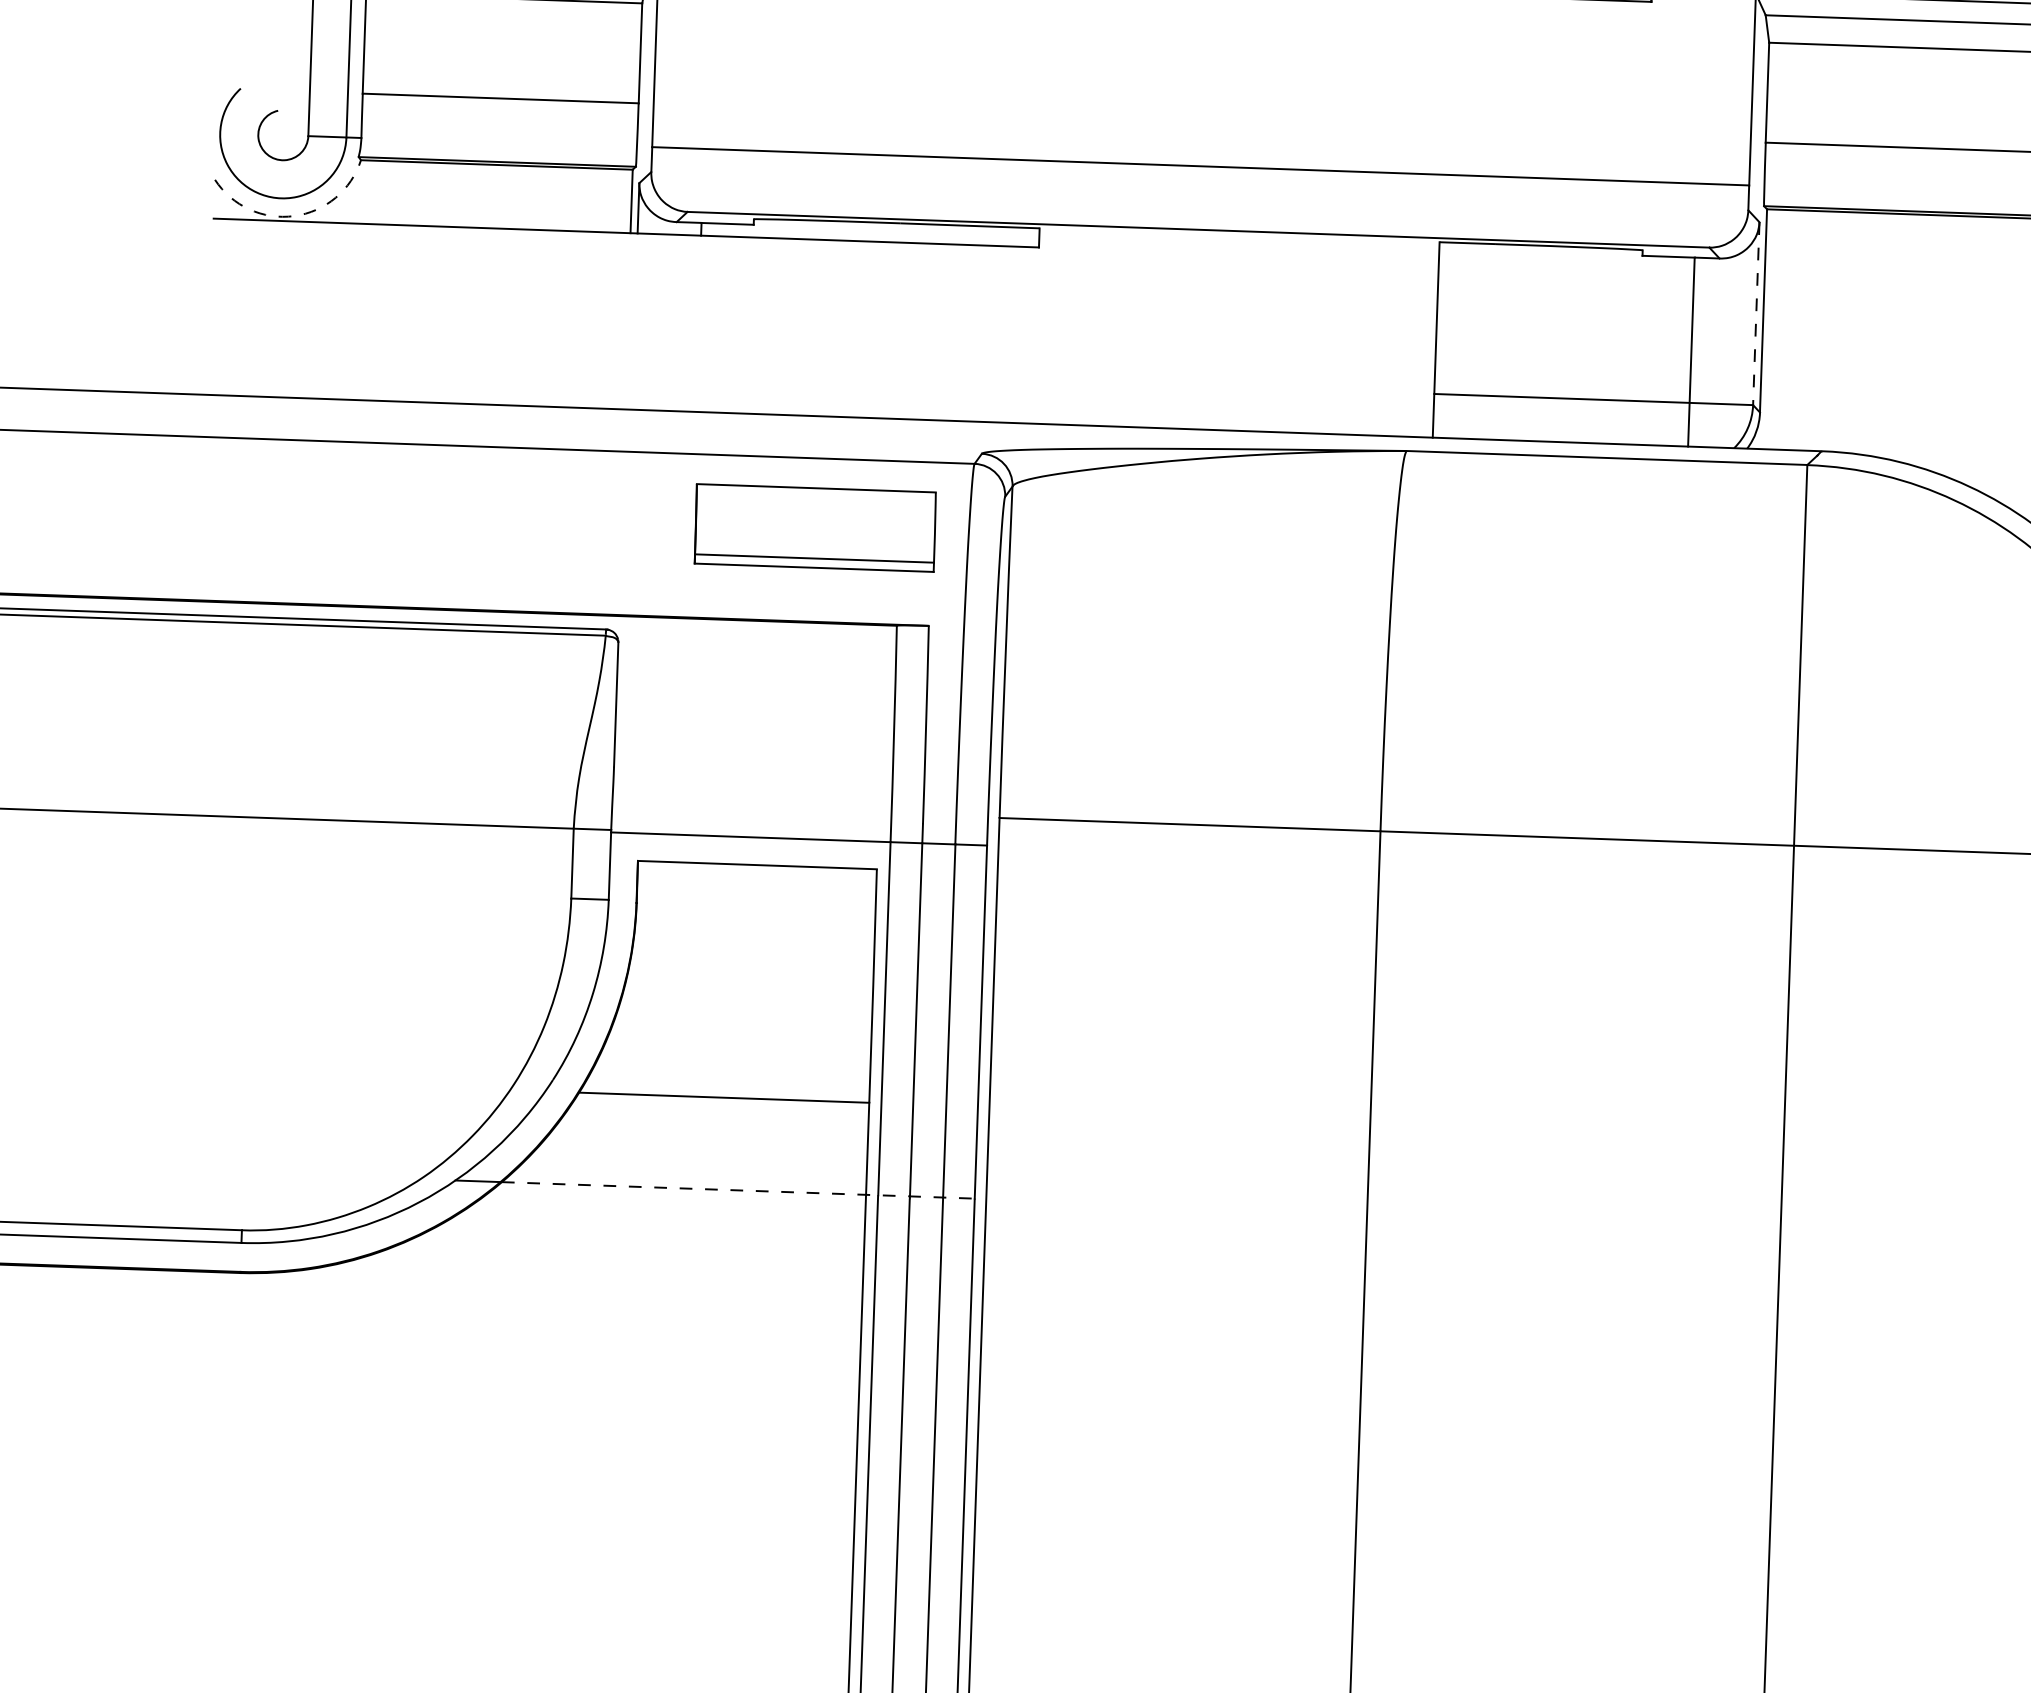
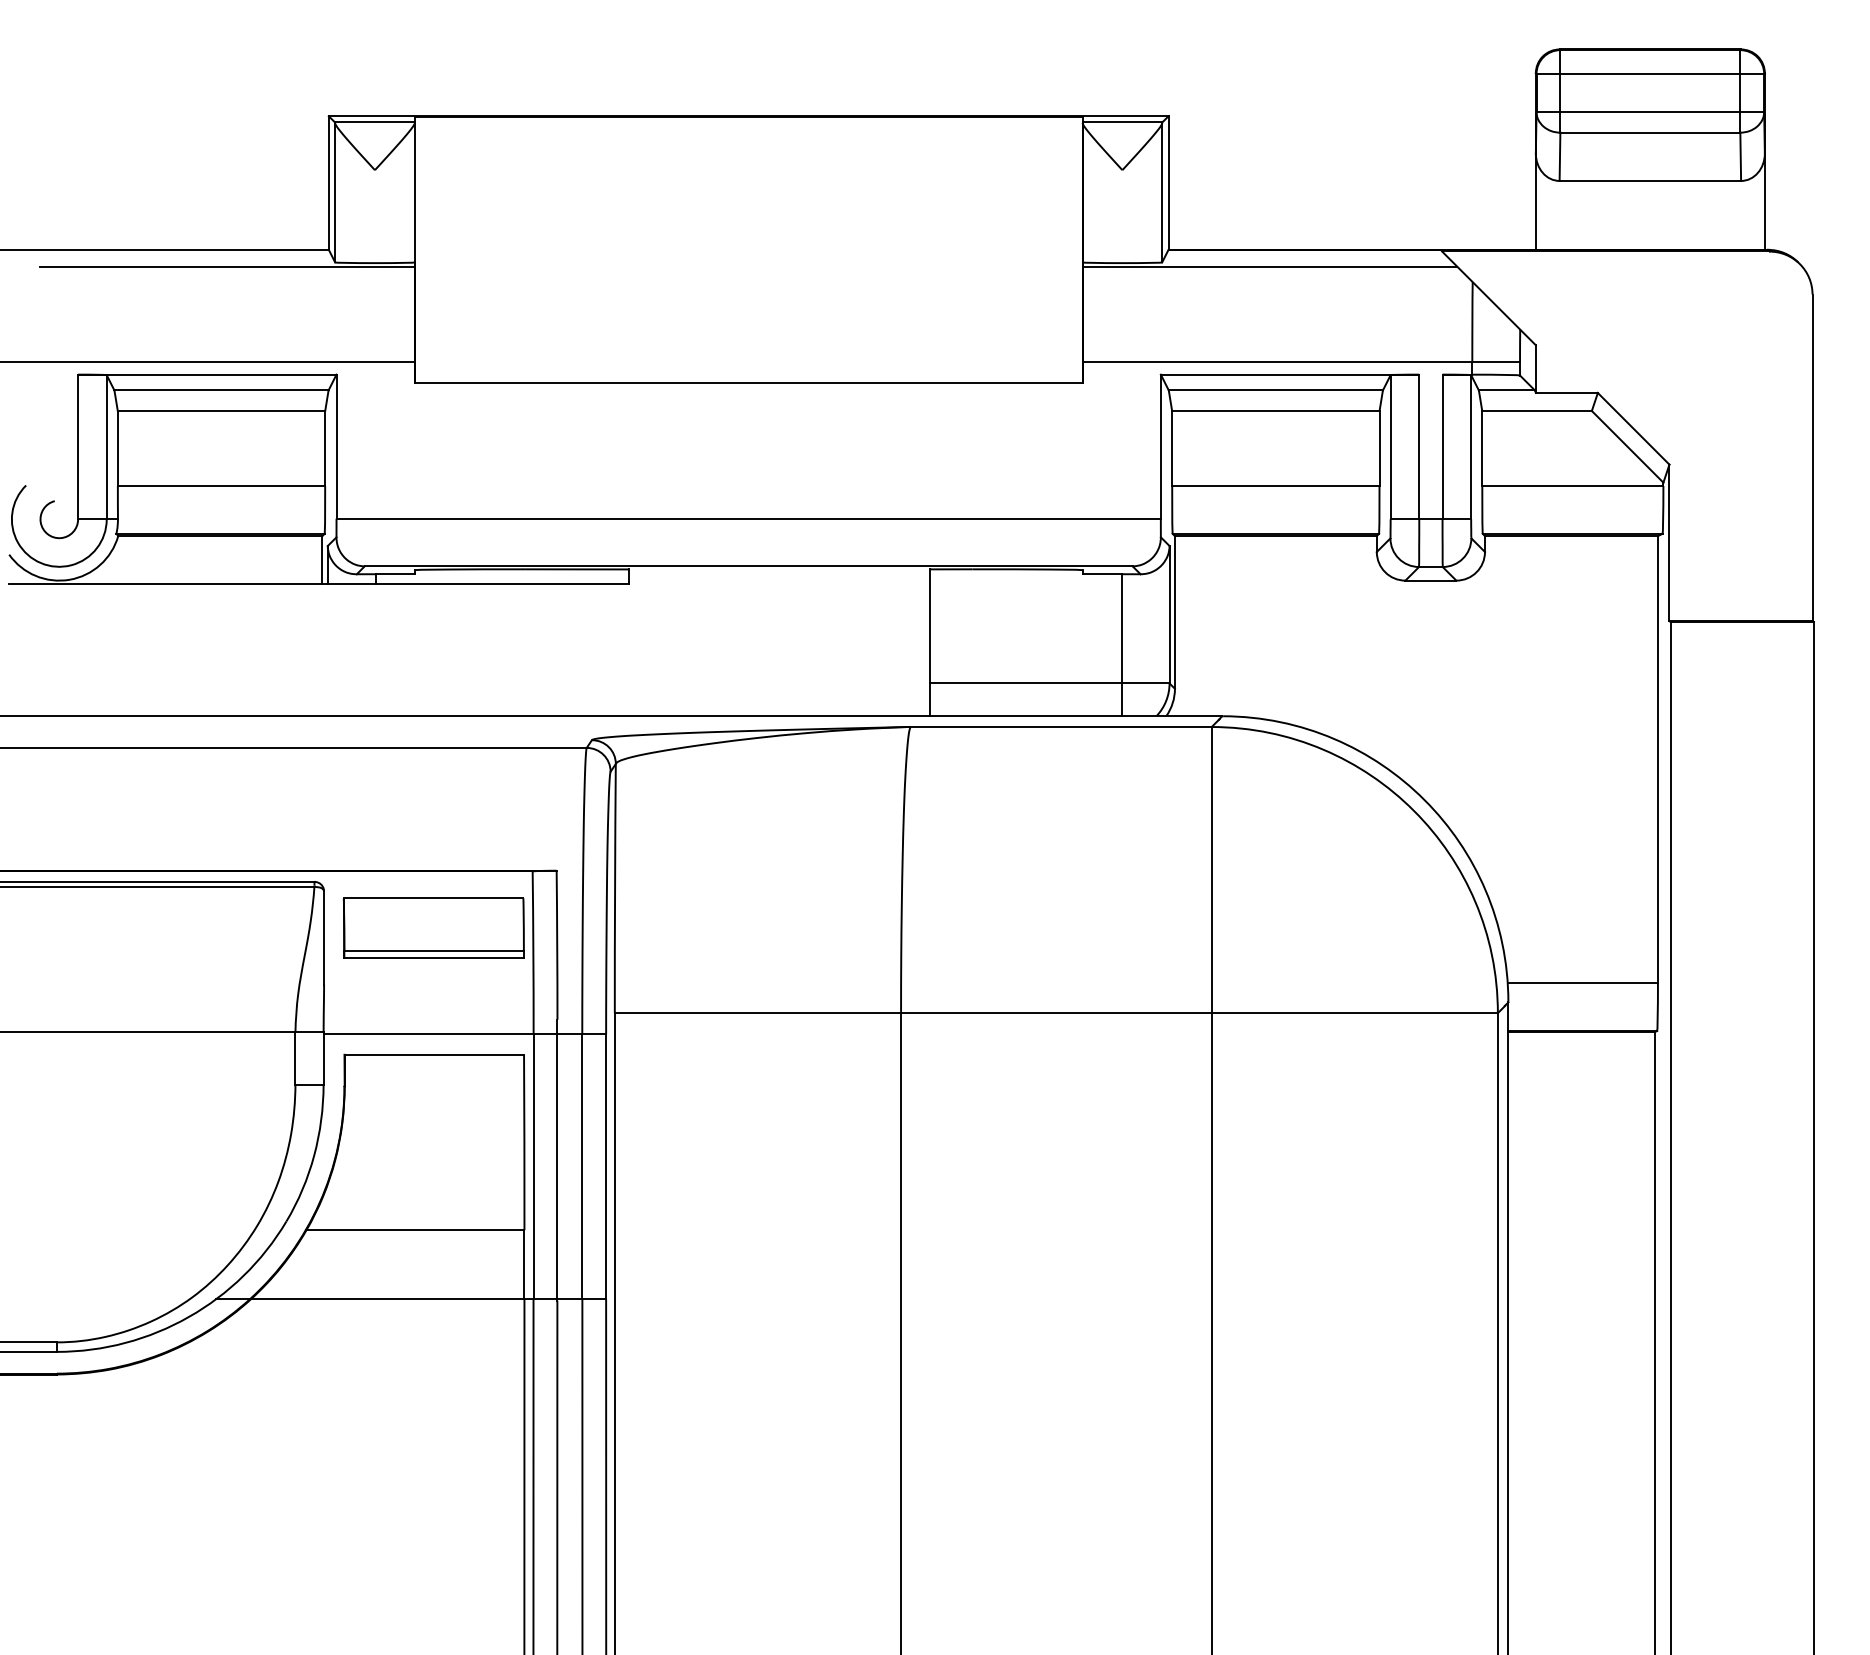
arc: (294, 215) -> (69, 579), dashed -> solid
line: (1756, 313) -> (1169, 614), dashed -> solid
part: (814, 527) -> (433, 927), moved
line: (738, 1190) -> (428, 1299), dashed -> solid

